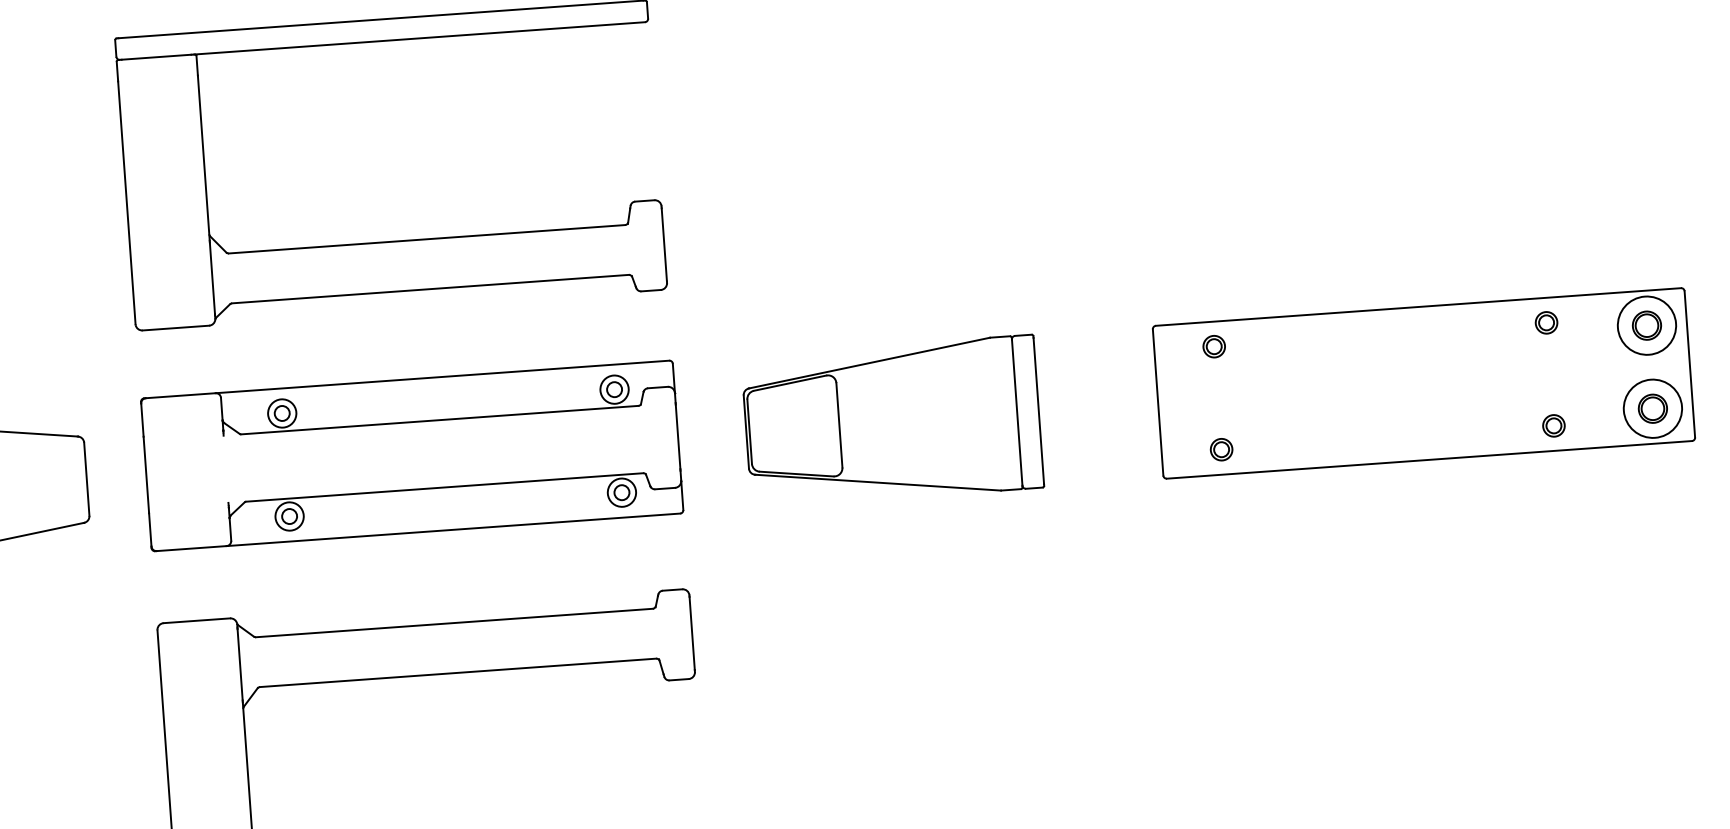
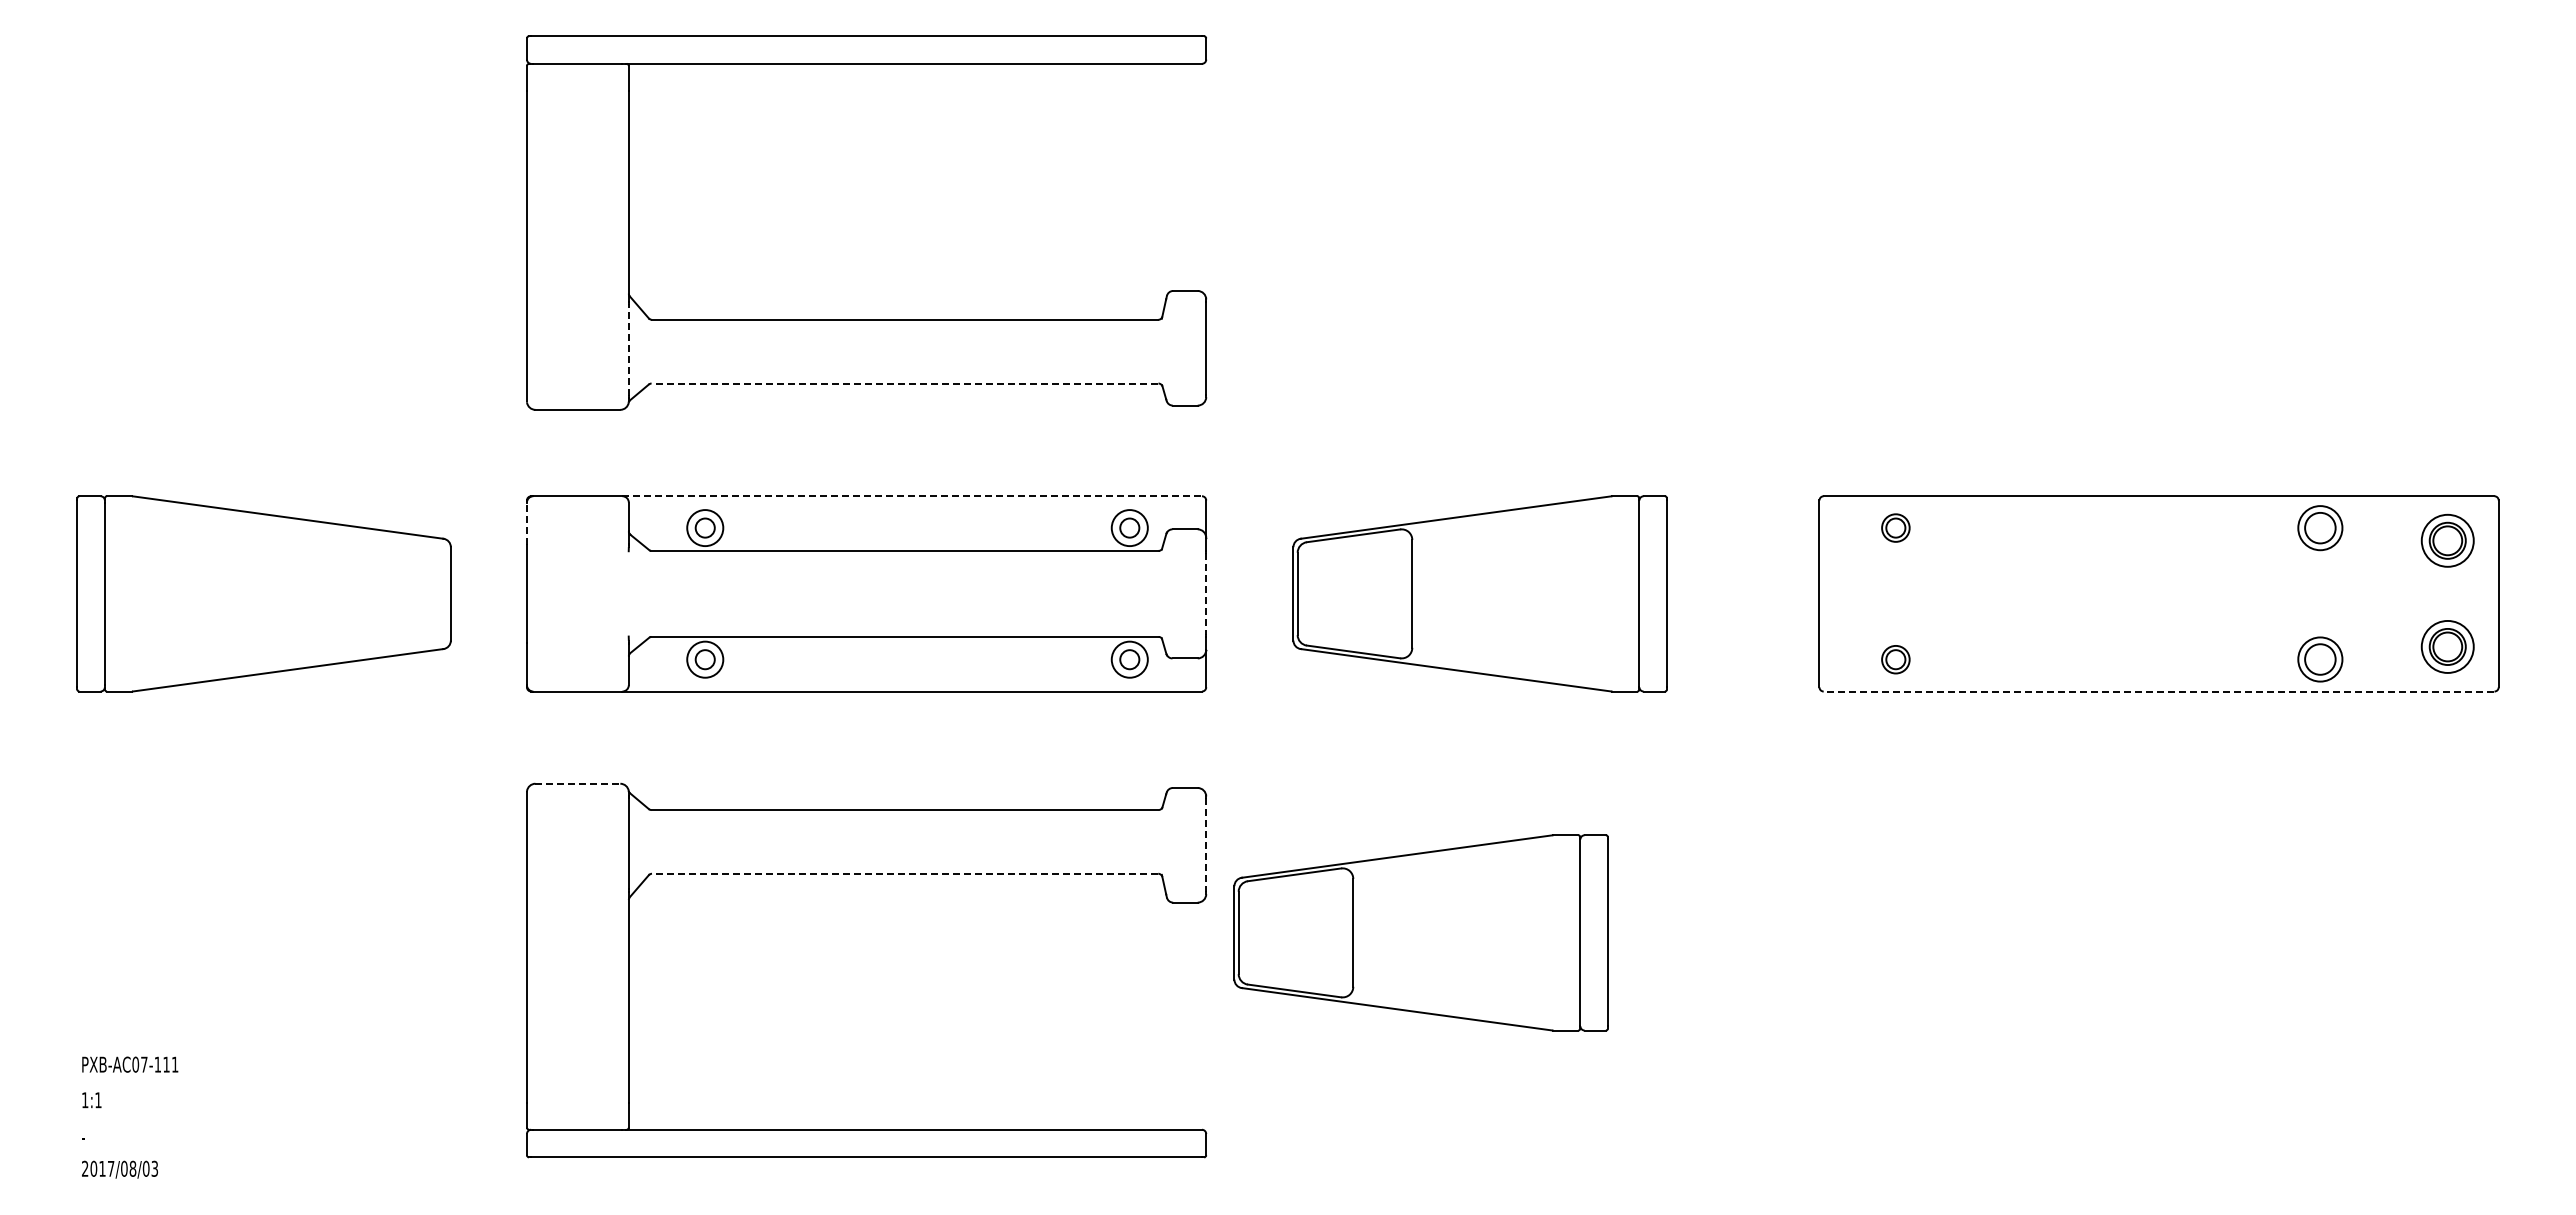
line: (212, 278) -> (628, 349), solid -> dashed
line: (430, 289) -> (904, 383), solid -> dashed
part: (1546, 322) -> (2320, 527), size x1.6
circle: (1646, 325) -> (2447, 540), size x0.7
line: (442, 377) -> (912, 496), solid -> dashed
circle: (1652, 408) -> (2447, 646), size x0.7
line: (142, 419) -> (526, 523), solid -> dashed
part: (1554, 425) -> (2320, 659), size x1.6
line: (678, 437) -> (1206, 594), solid -> dashed
line: (1428, 459) -> (2158, 691), solid -> dashed
line: (197, 620) -> (578, 783), solid -> dashed
line: (692, 633) -> (1206, 845), solid -> dashed
line: (457, 672) -> (904, 873), solid -> dashed
part: (864, 689) -> (1420, 932), added

